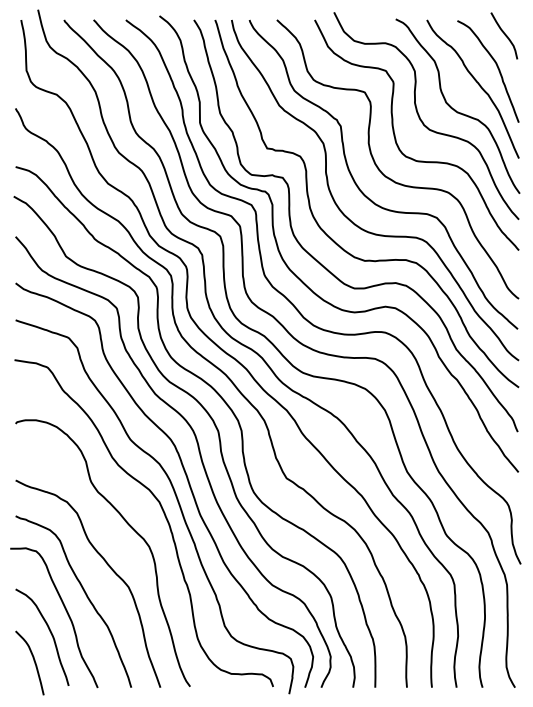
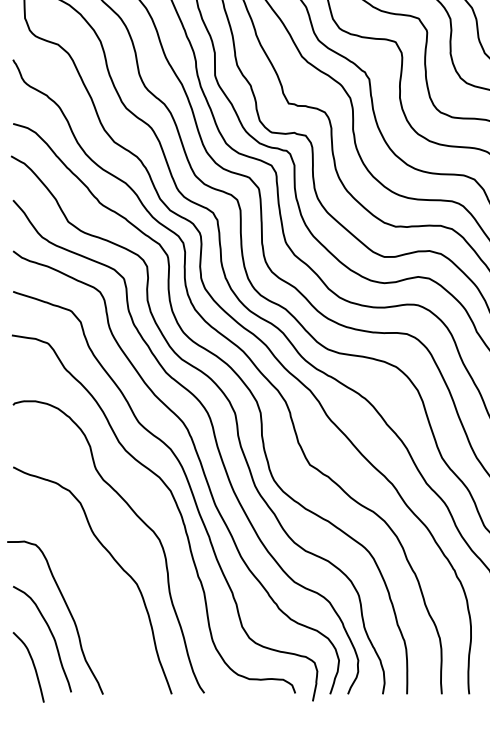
curve: (85, 595) -> (89, 593), removed

